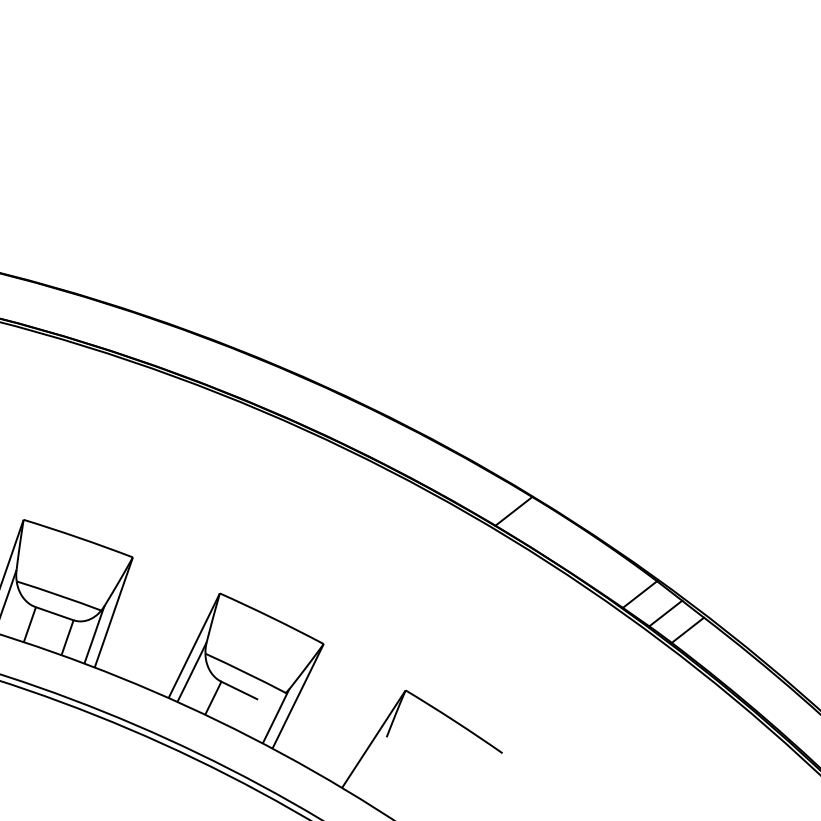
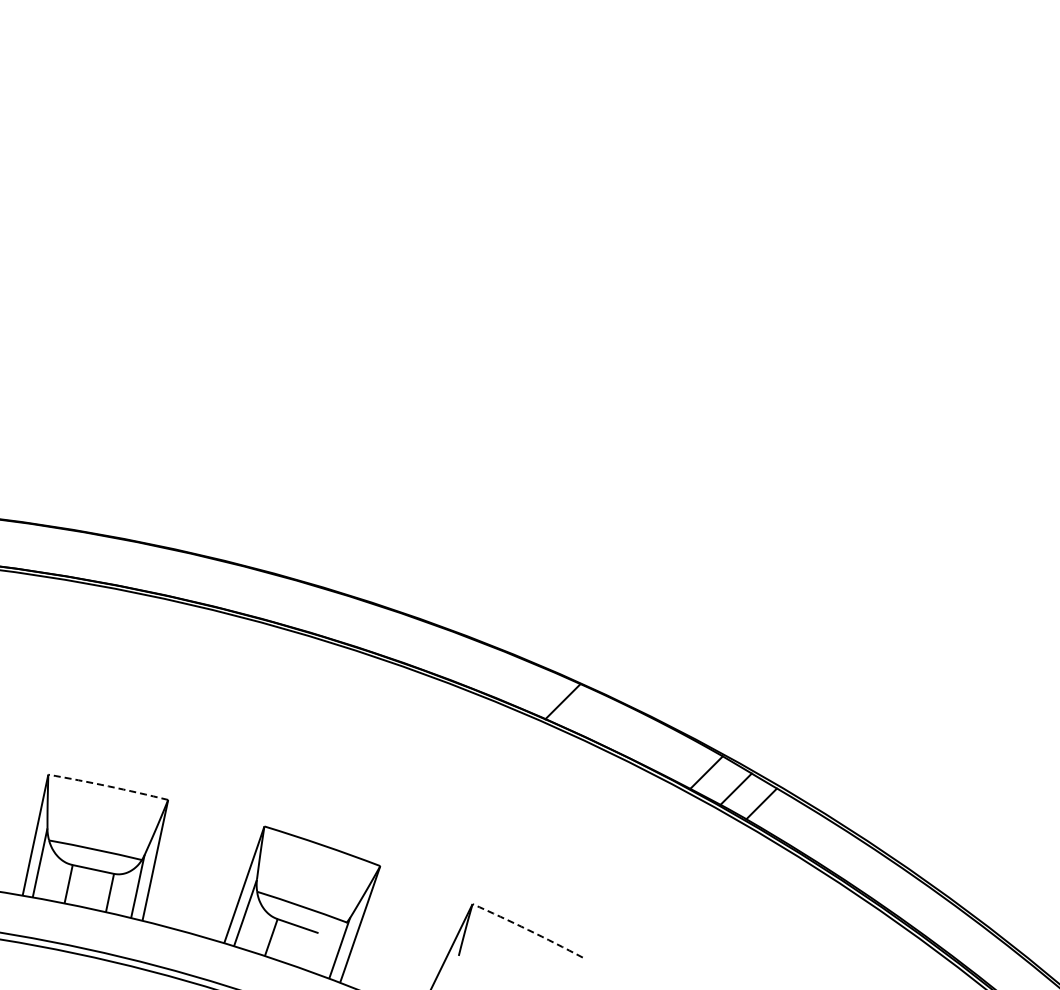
arc: (78, 537) -> (108, 786), solid -> dashed
arc: (455, 720) -> (528, 929), solid -> dashed

